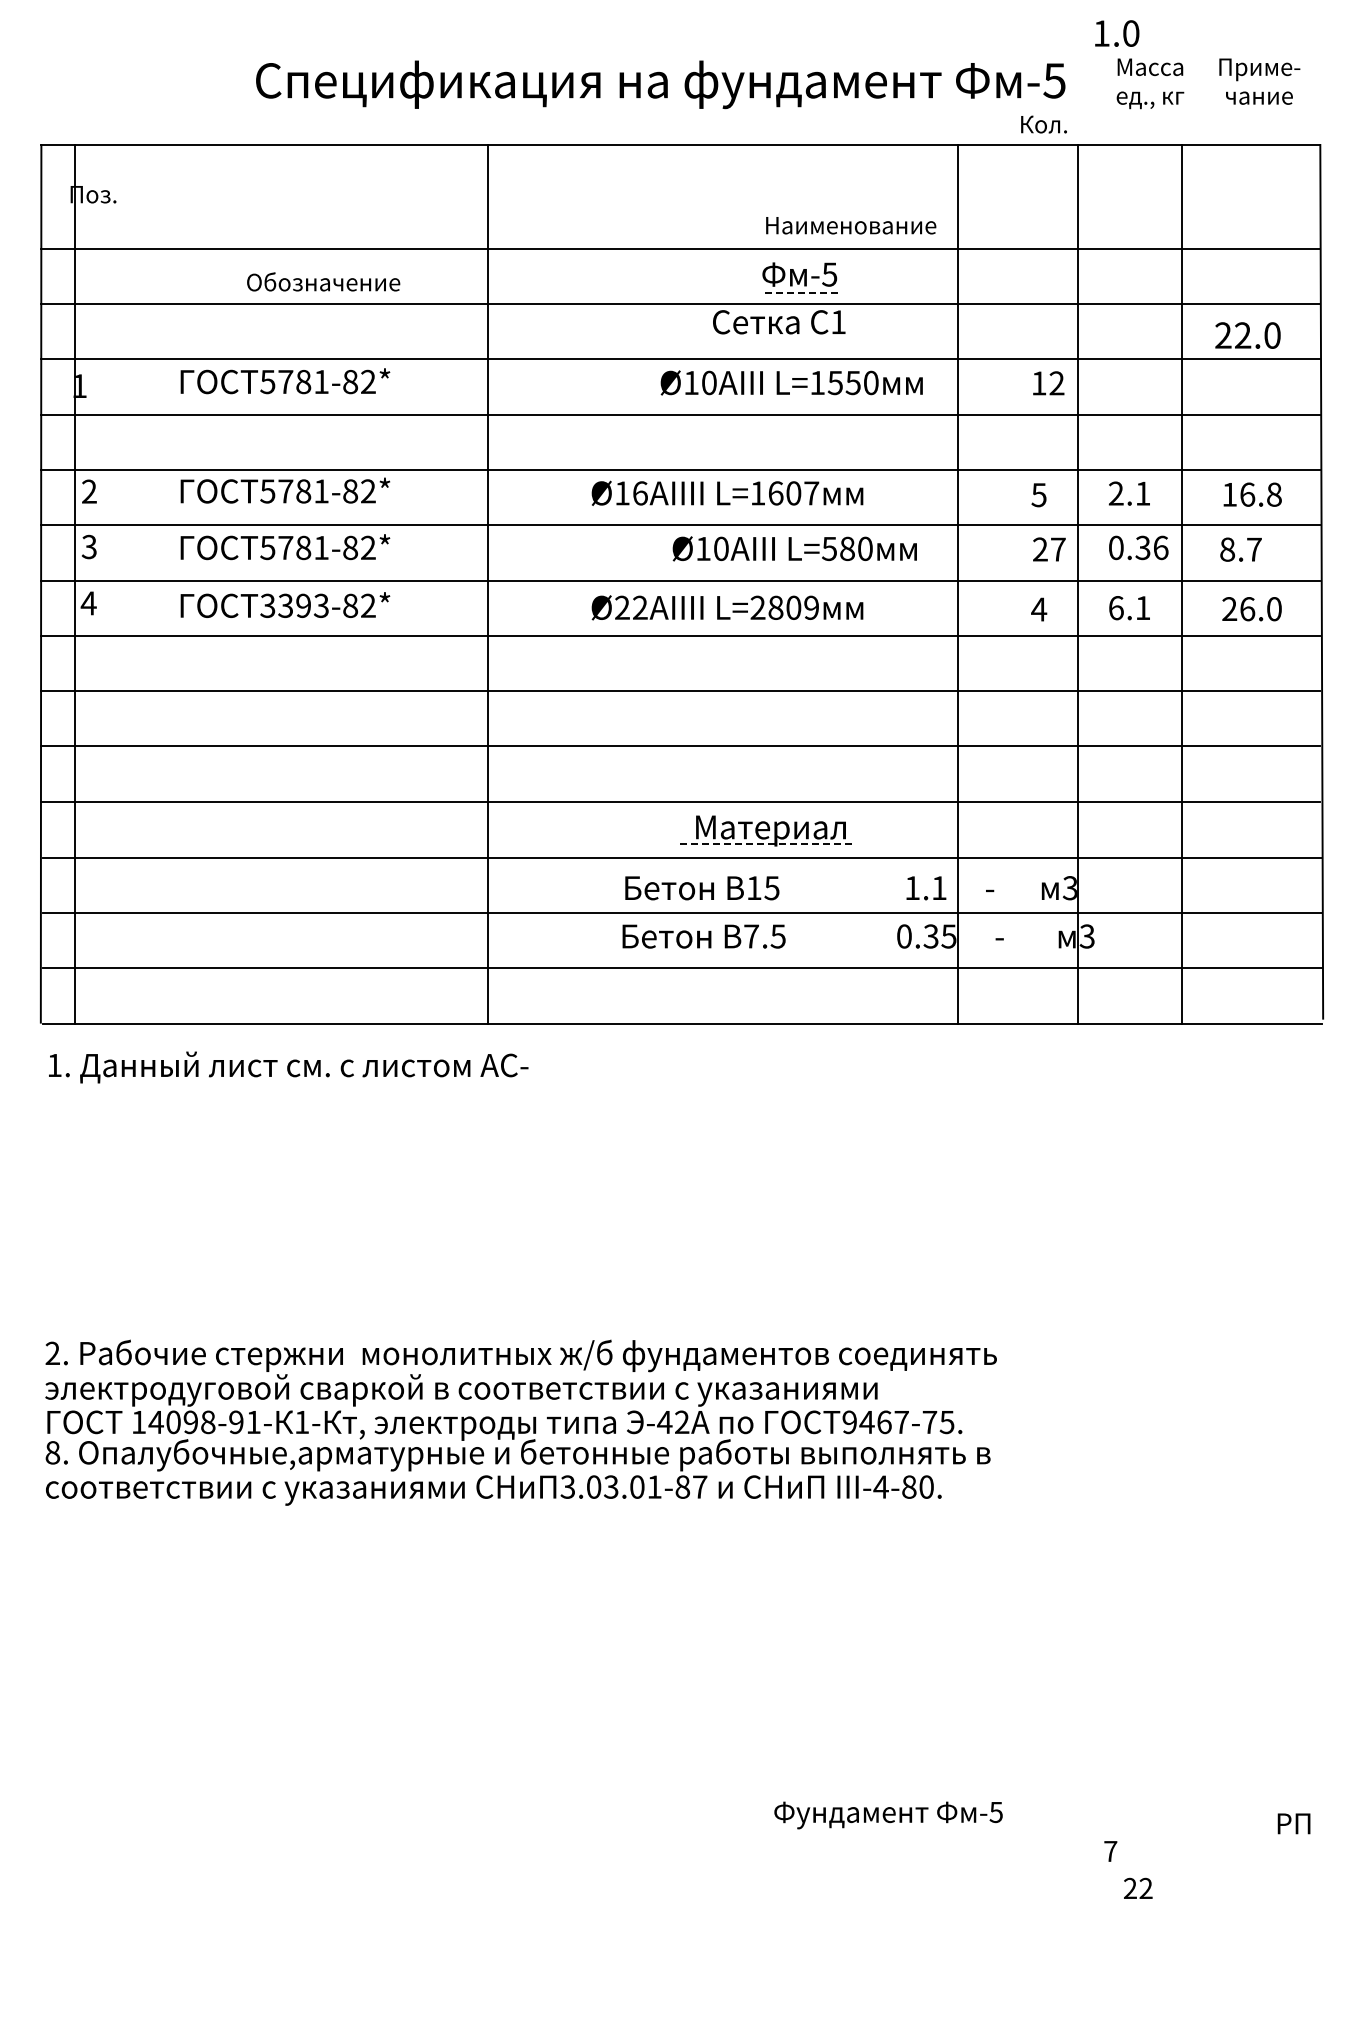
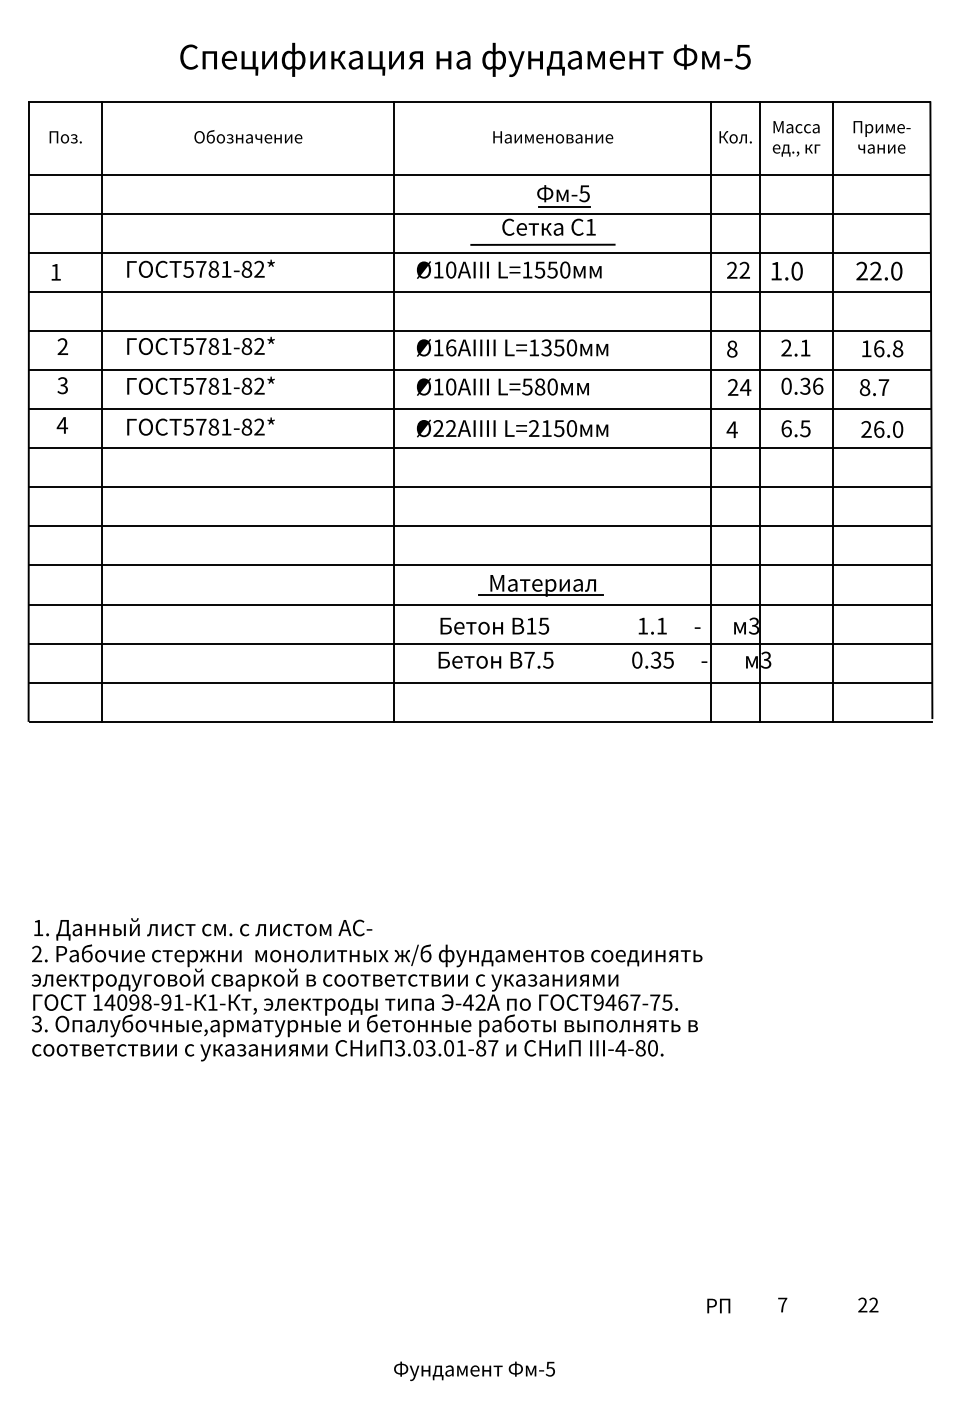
text: (1117, 33) -> (787, 271), moved
text: (1259, 81) -> (881, 137), moved
text: (1150, 83) -> (796, 138), moved
text: (1043, 124) -> (735, 137), moved
text: (851, 225) -> (553, 137), moved
text: (323, 281) -> (248, 136), moved
line: (802, 293) -> (565, 207), dashed -> solid
text: (1247, 335) -> (879, 271), moved
line: (770, 347) -> (542, 245), added
text: (791, 382) -> (509, 269), moved
text: (1038, 383) -> (731, 270), 12 -> 22
text: (793, 493) -> (559, 347), L=1607 -> L=1350
text: (1038, 495) -> (731, 349), 5 -> 8
text: (794, 548) -> (502, 386), moved
text: (1058, 549) -> (745, 387), 27 -> 24
line: (75, 583) -> (102, 411), moved
line: (487, 583) -> (394, 411), moved
line: (958, 583) -> (711, 411), moved
text: (294, 605) -> (207, 426), 3393-82* -> 5781-82*
text: (793, 607) -> (559, 428), L=2809 -> L=2150
text: (1142, 608) -> (805, 429), 6.1 -> 6.5
line: (768, 843) -> (541, 594), dashed -> solid
text: (288, 1067) -> (203, 929), moved
text: (52, 1452) -> (36, 1023), 8. -> 3.
text: (888, 1815) -> (474, 1371), moved
text: (1293, 1823) -> (718, 1305), moved
text: (1138, 1887) -> (868, 1304), moved

